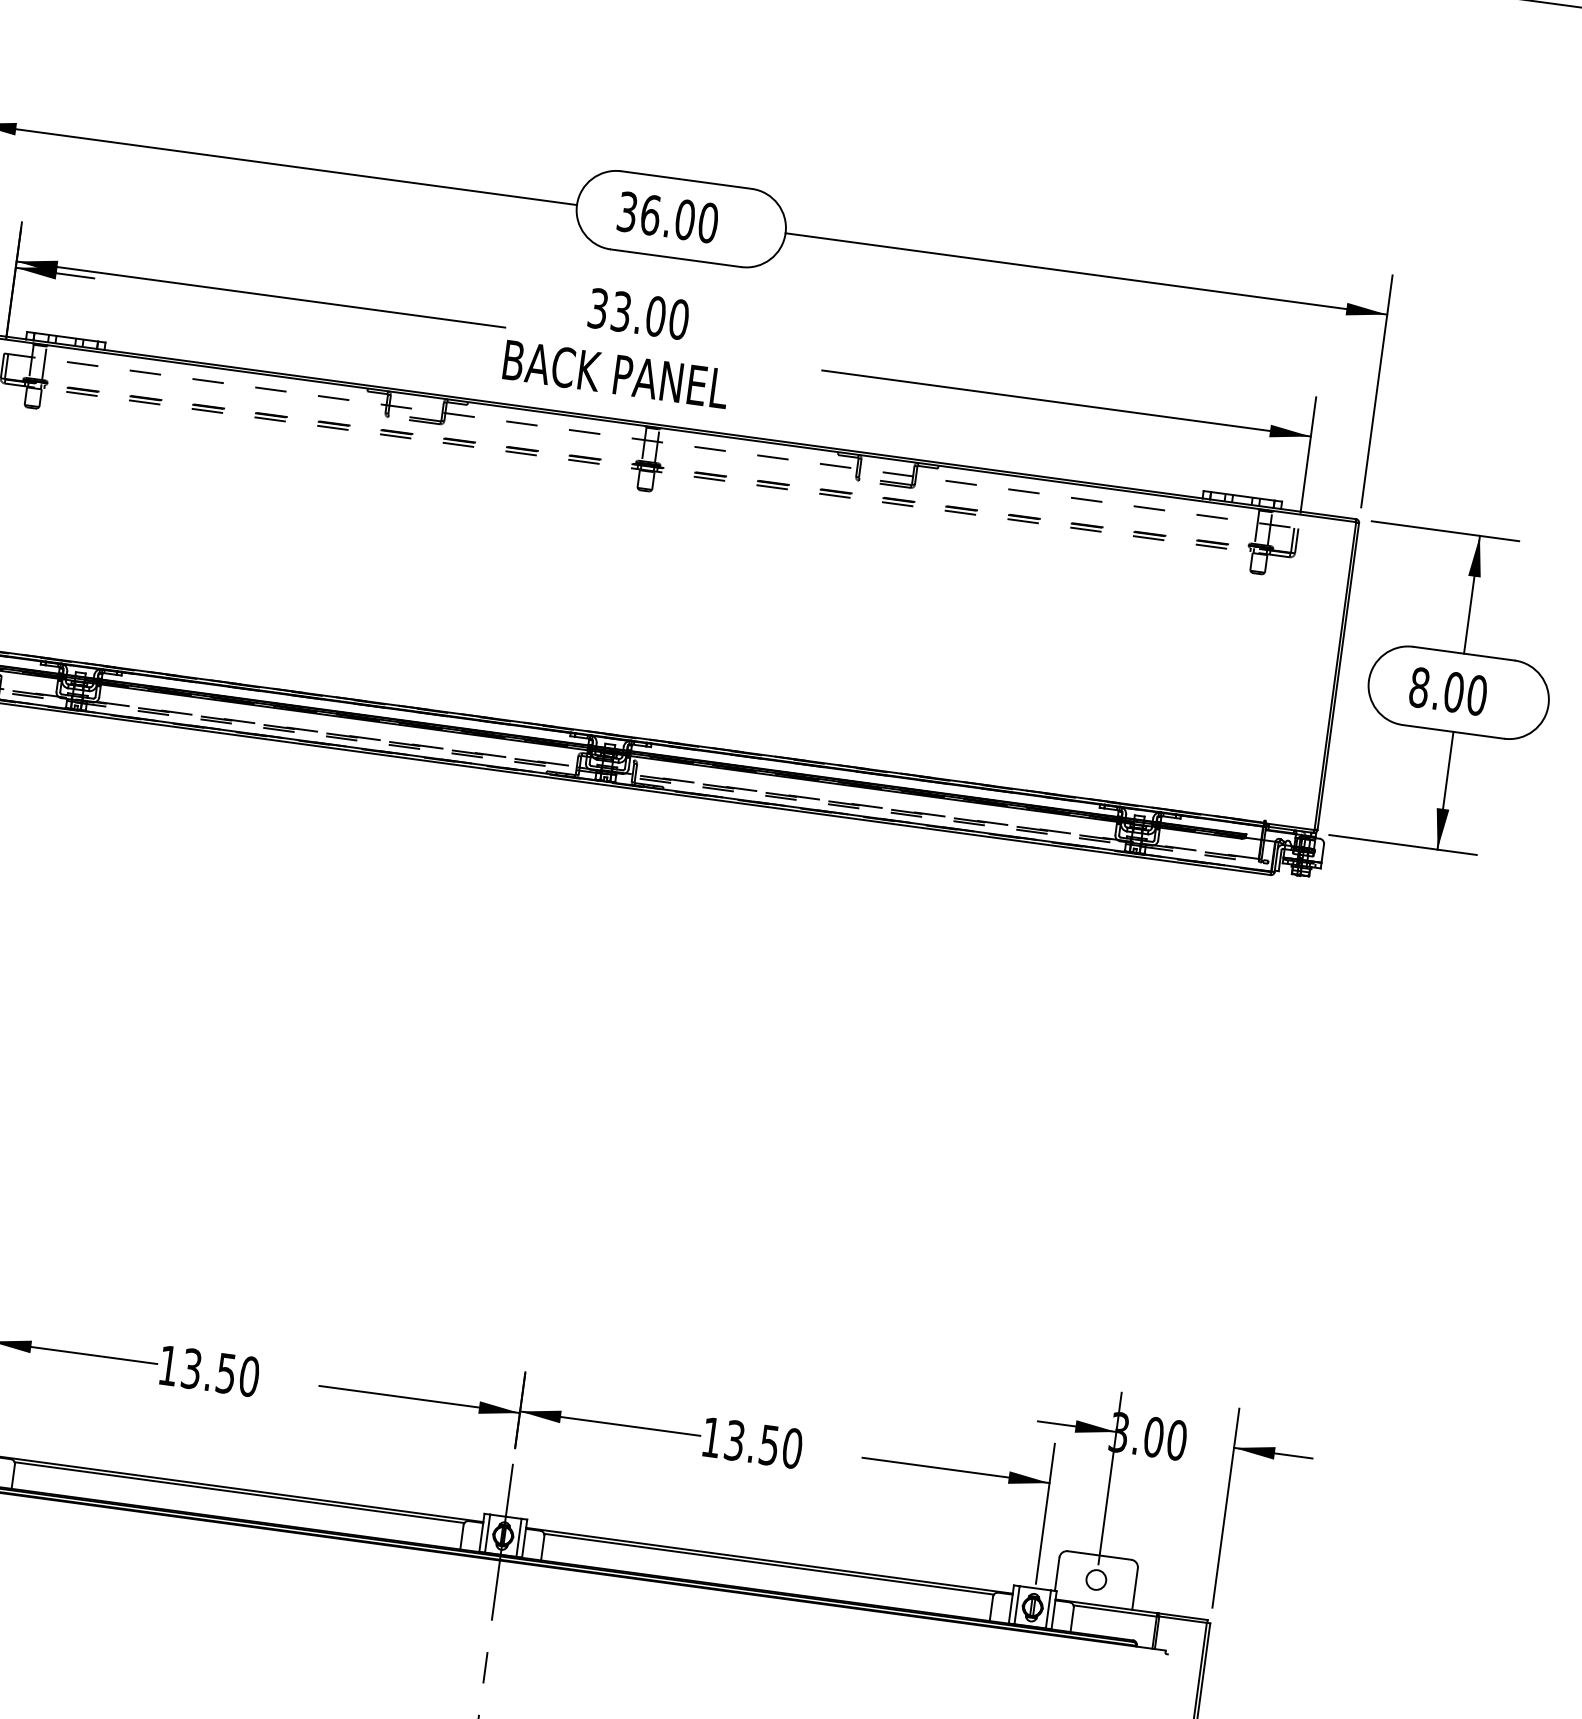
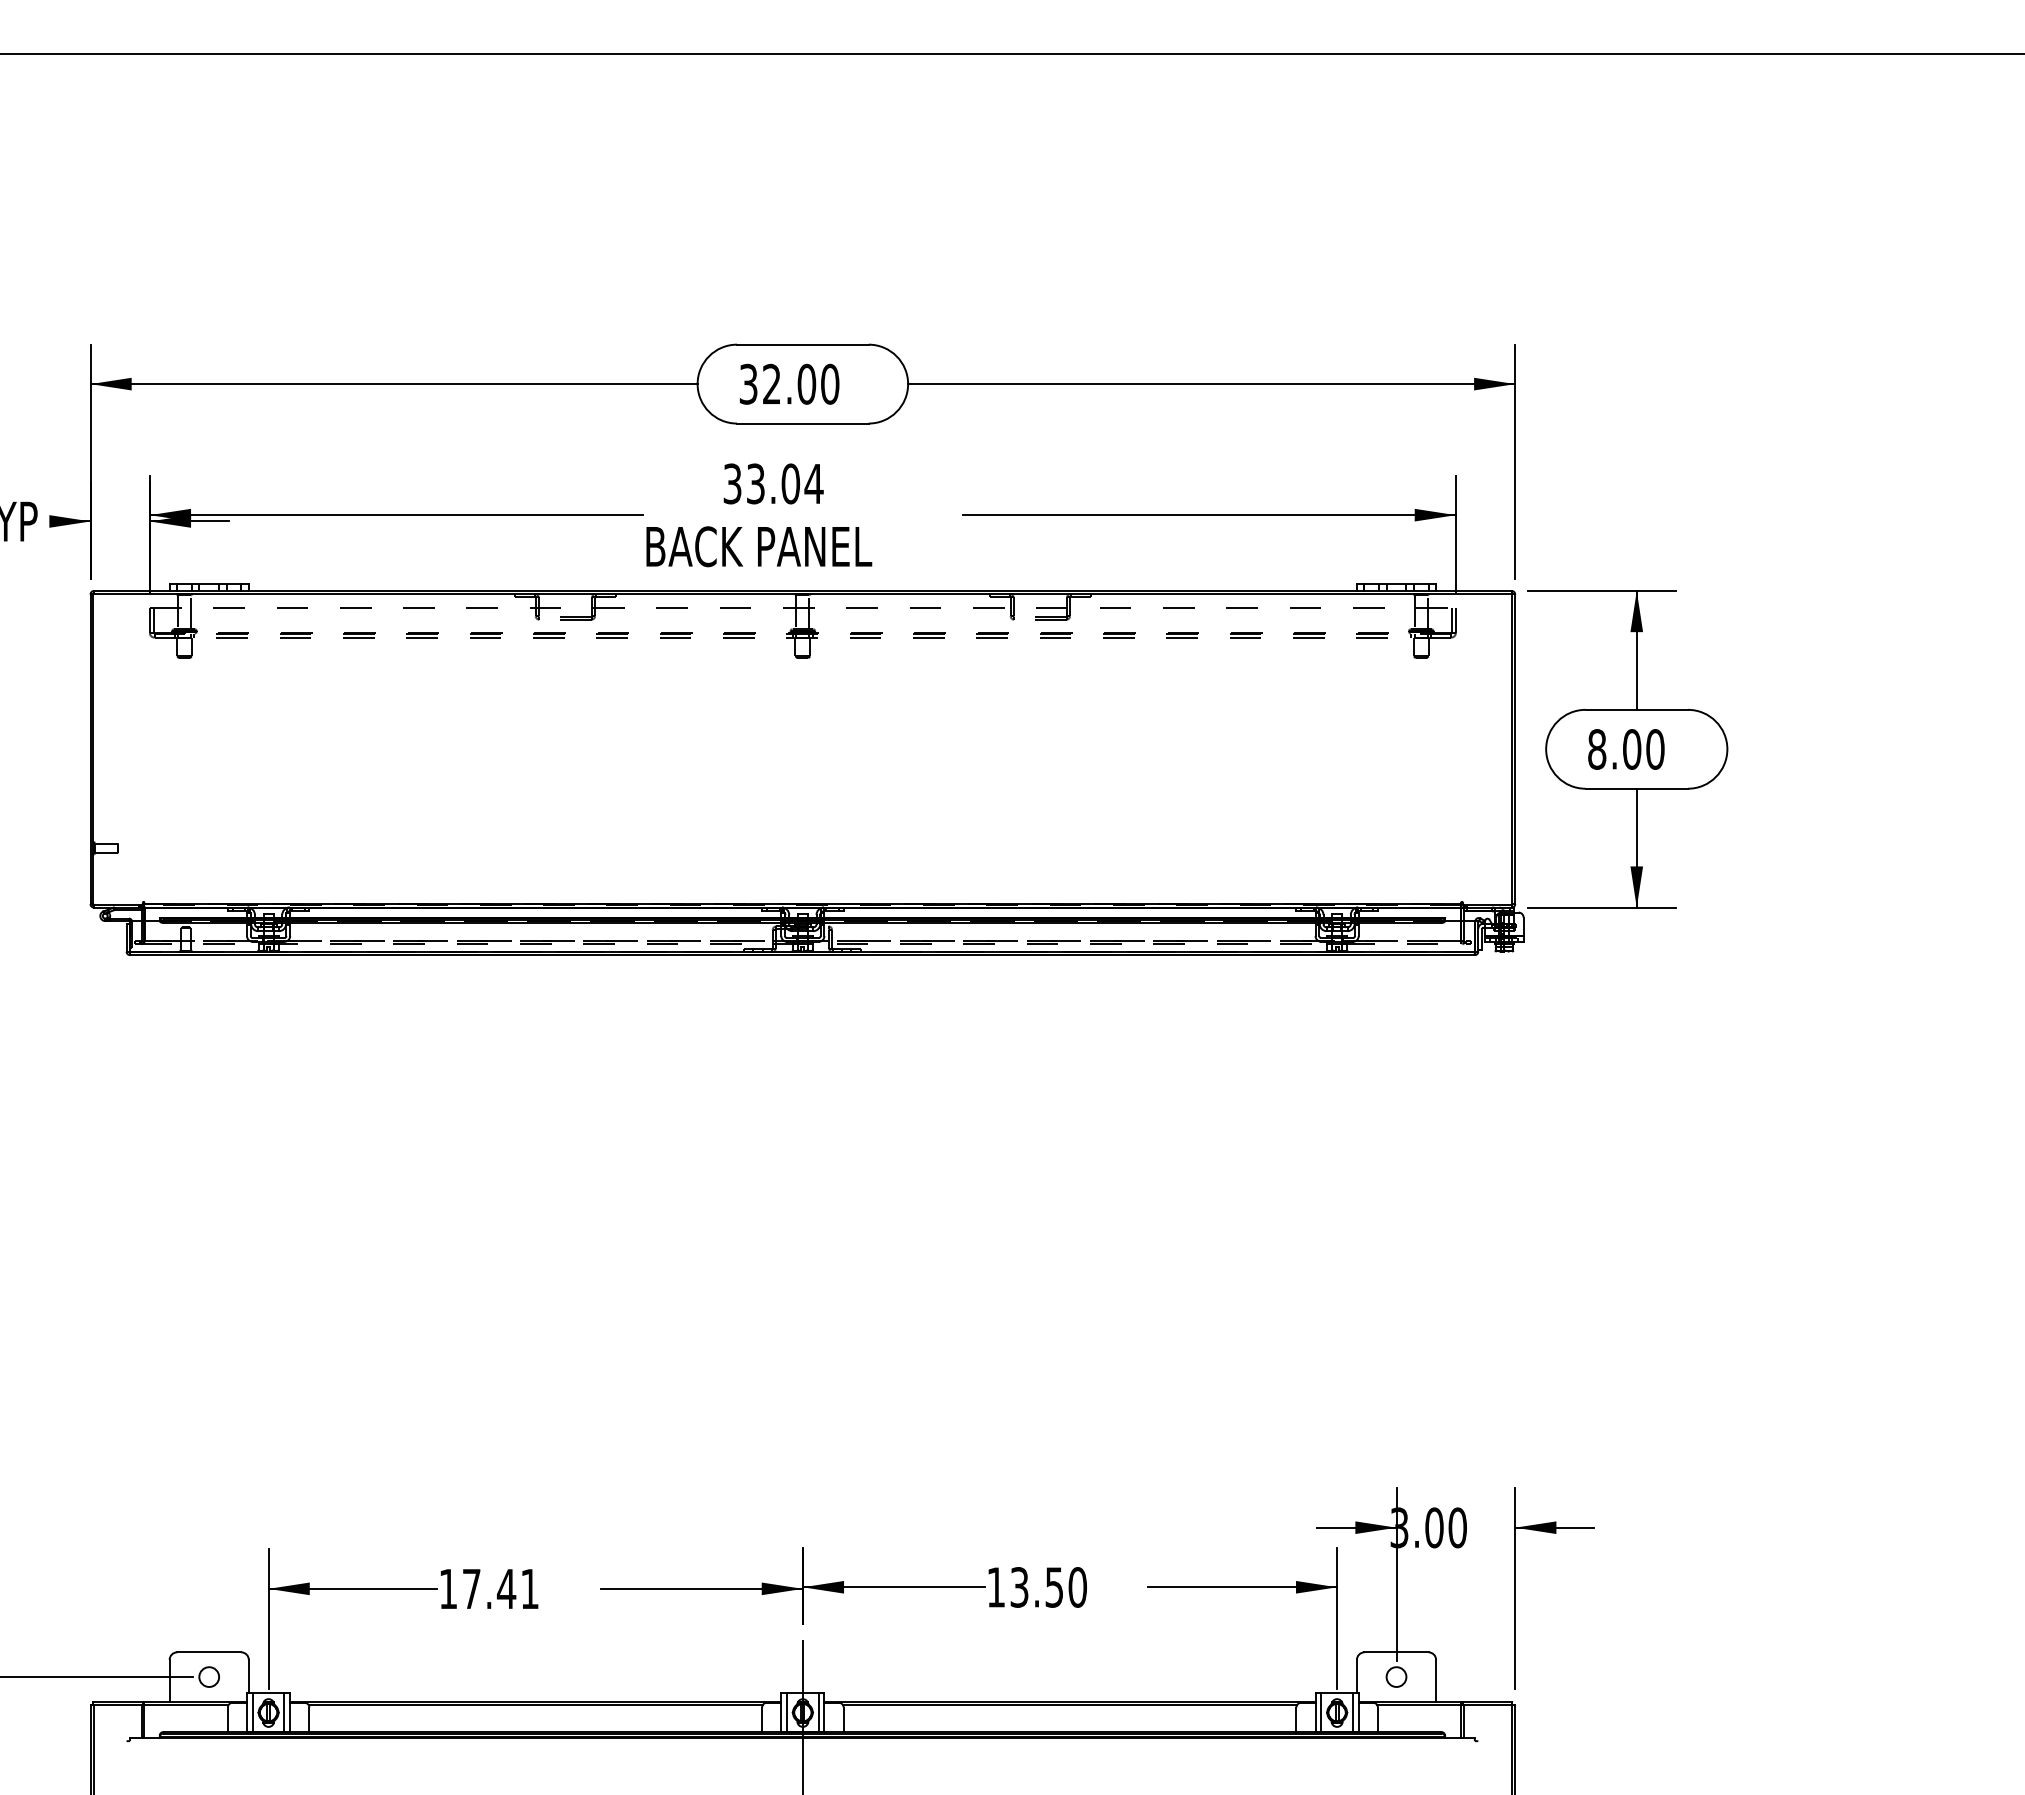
text: (651, 214) -> (772, 383), 36.00 -> 32.00
text: (678, 319) -> (813, 483), 33.00 -> 33.04
text: (221, 1372) -> (501, 1588), 13.50 -> 17.41

